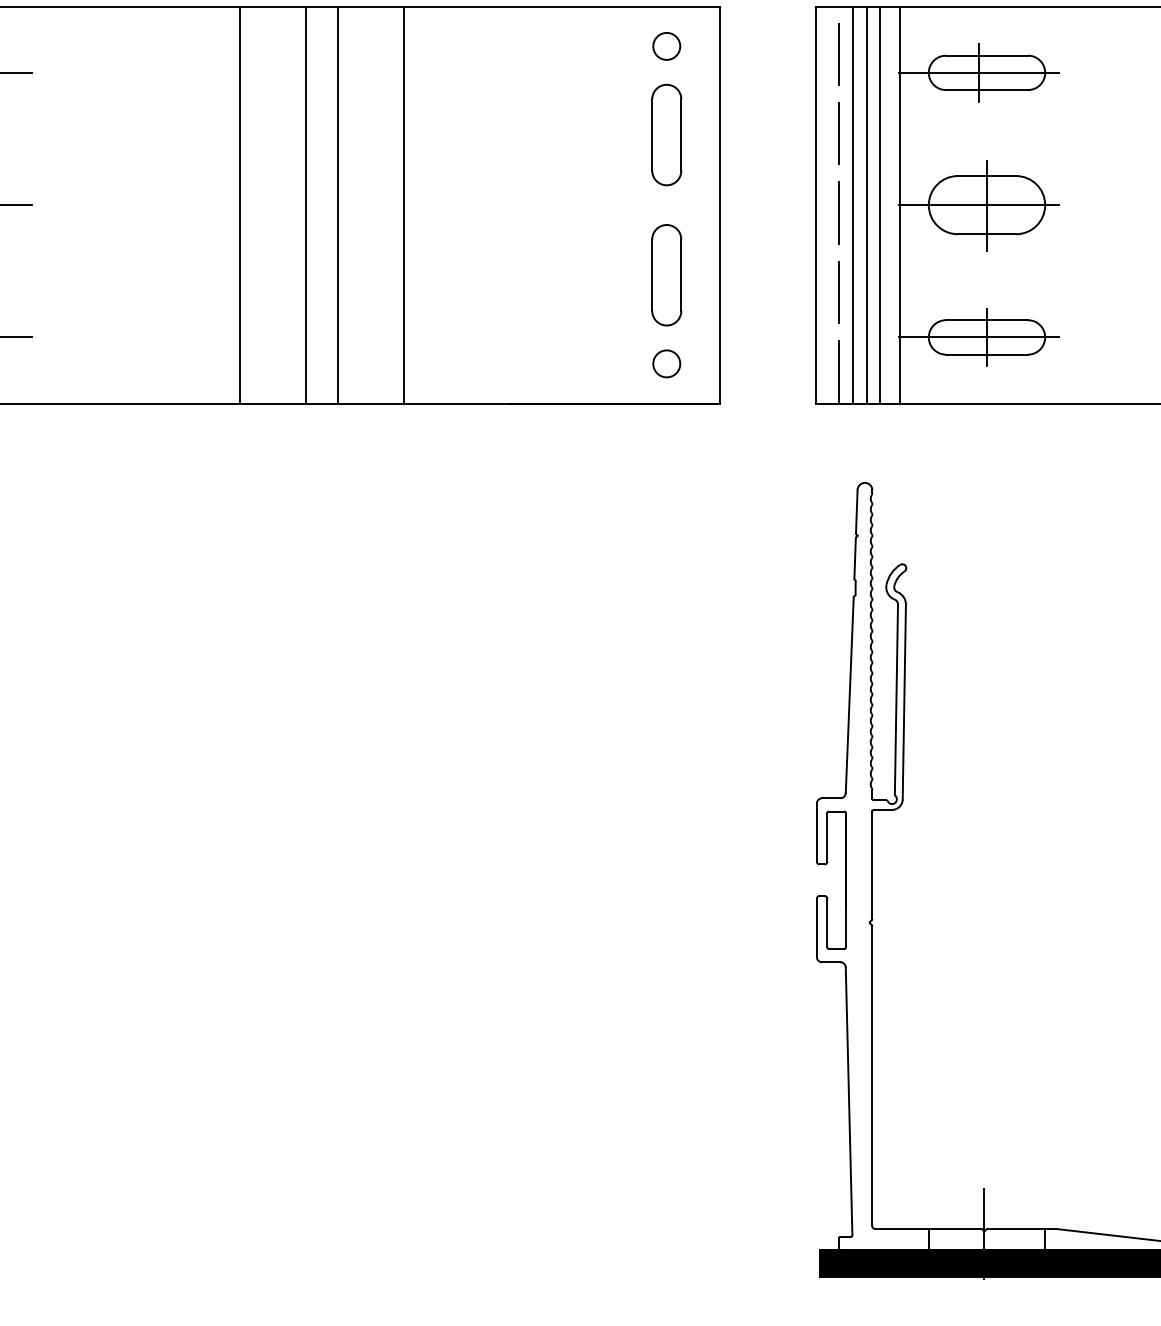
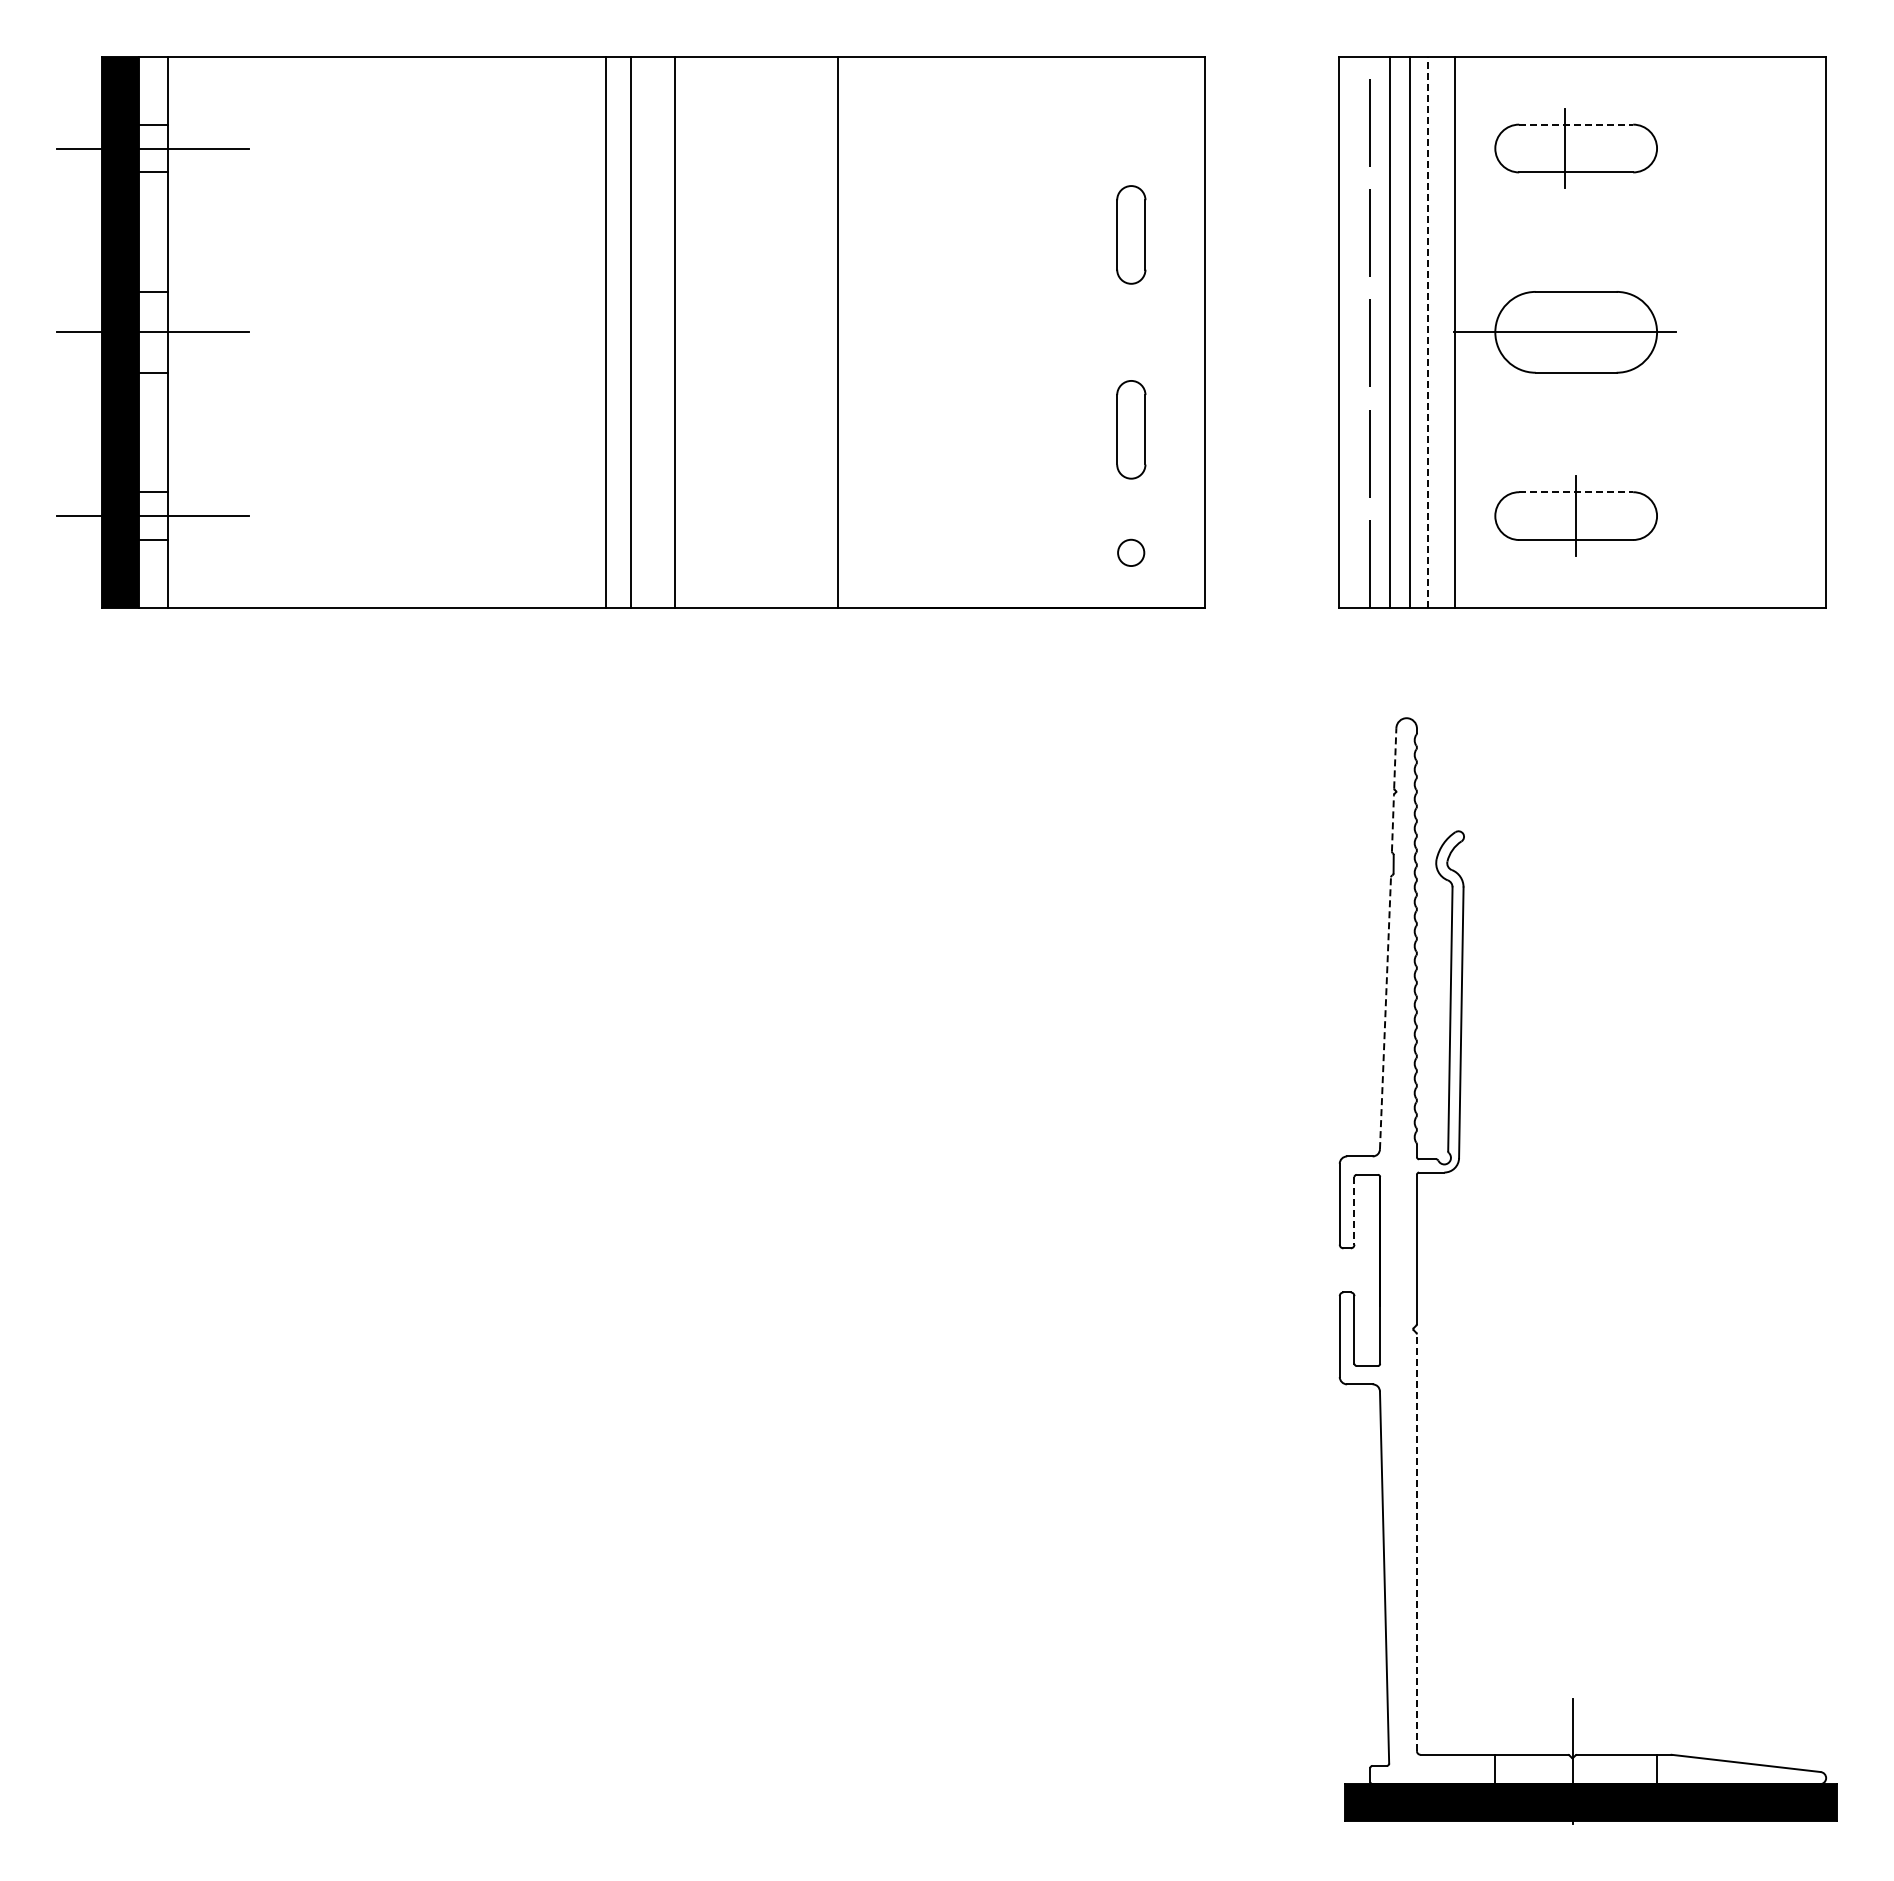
circle: (666, 46) -> (1130, 111), removed
line: (987, 55) -> (1576, 124), solid -> dashed
line: (978, 72) -> (1564, 148), removed
part: (666, 134) -> (1131, 234), size x0.7
line: (240, 205) -> (605, 332), moved
line: (404, 205) -> (837, 332), moved
line: (879, 205) -> (1427, 332), solid -> dashed
line: (987, 206) -> (1576, 333), removed
part: (666, 275) -> (1131, 429), size x0.7
line: (987, 320) -> (1576, 492), solid -> dashed
line: (978, 337) -> (1564, 516), removed
circle: (666, 363) -> (1130, 552), size x0.7
line: (856, 511) -> (1395, 757), solid -> dashed
line: (854, 557) -> (1392, 822), solid -> dashed
line: (849, 694) -> (1385, 1012), solid -> dashed
line: (827, 837) -> (1354, 1210), solid -> dashed
line: (872, 1076) -> (1416, 1542), solid -> dashed

